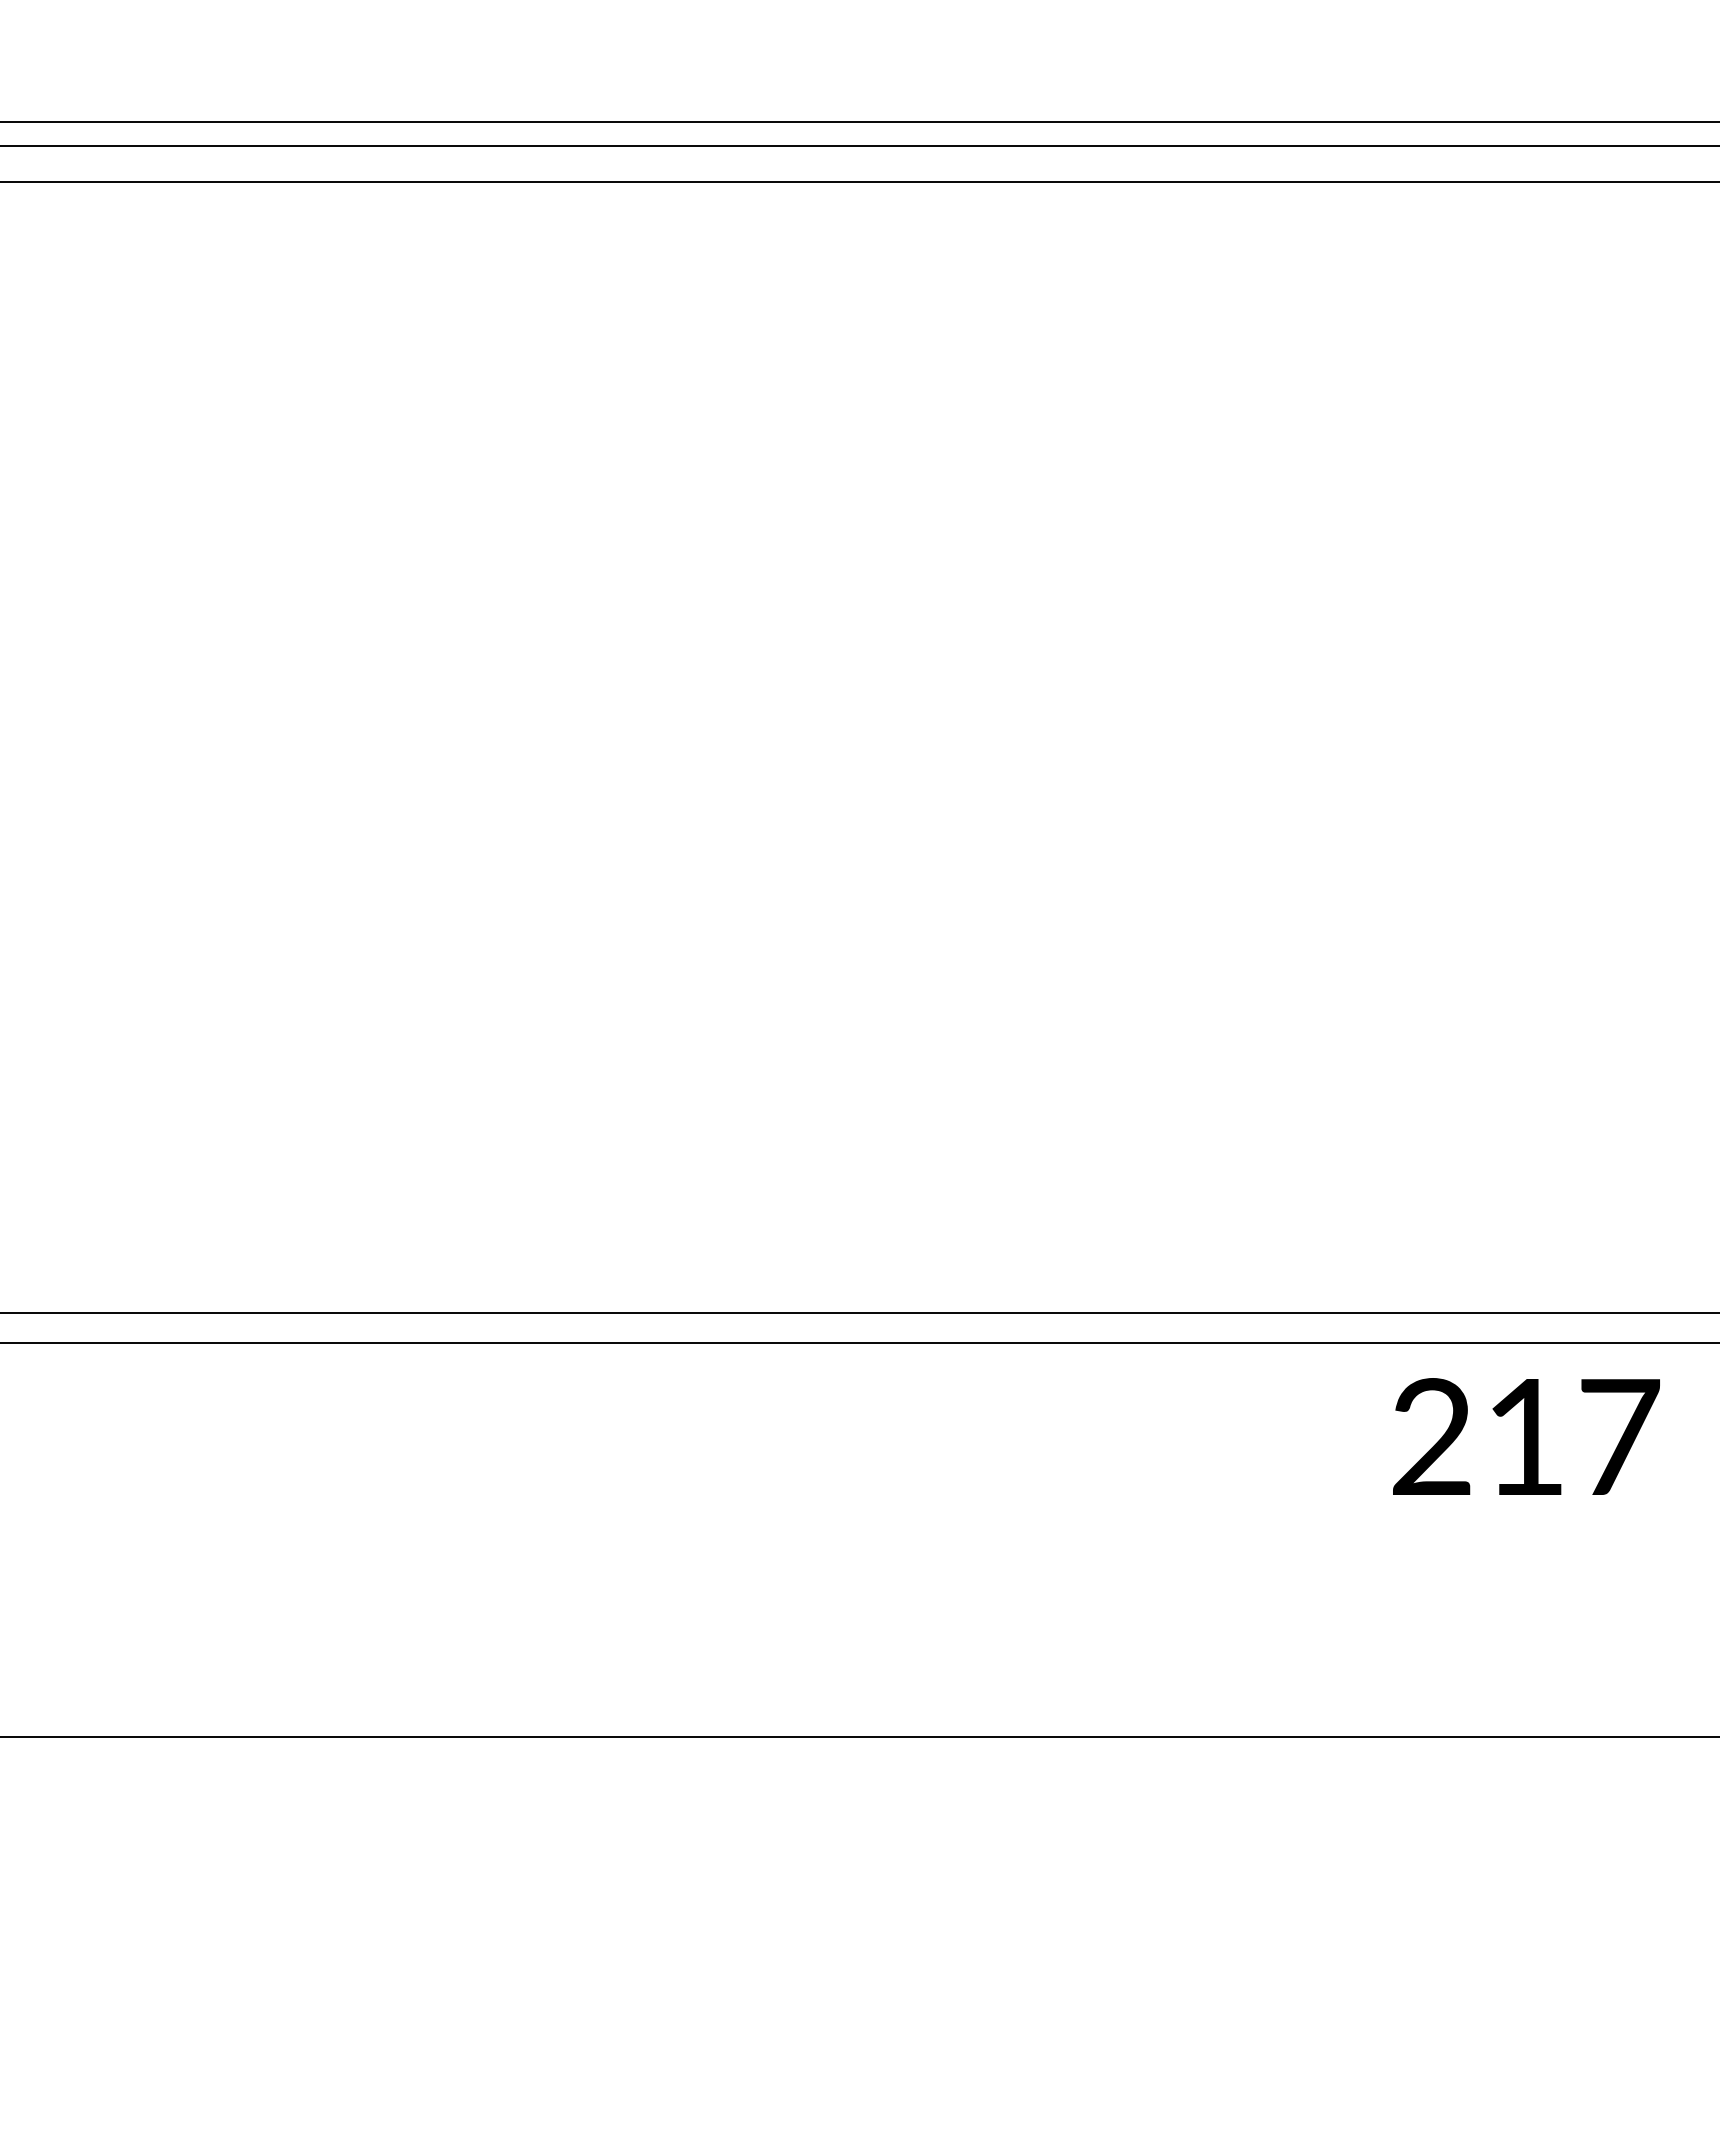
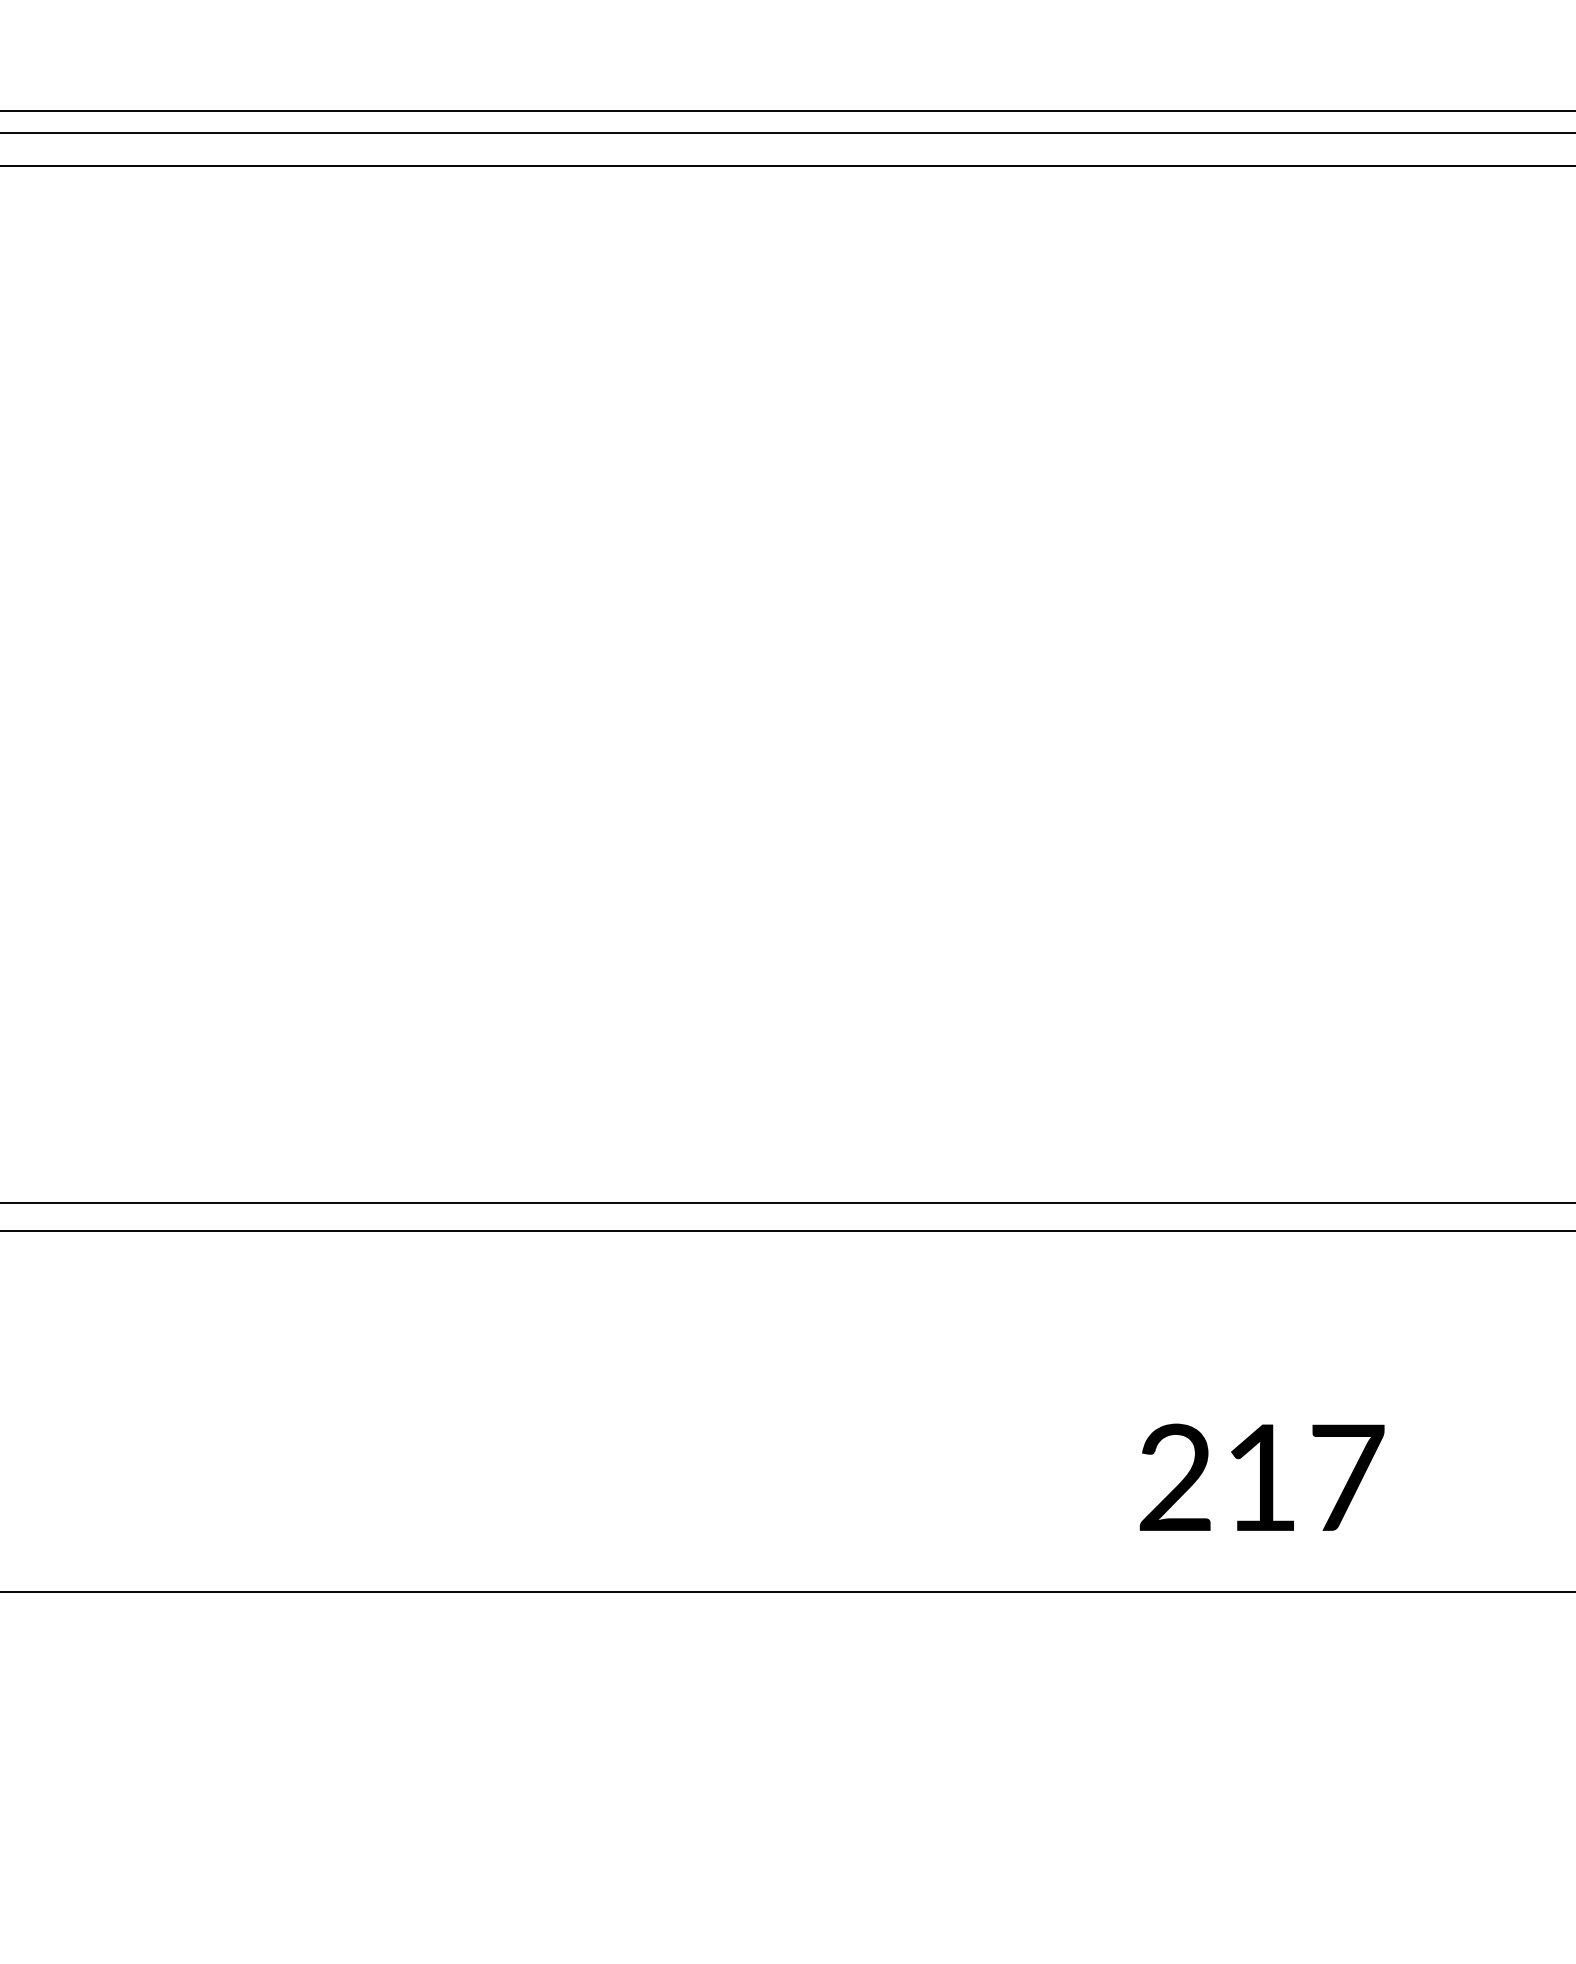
text: (1526, 1436) -> (1262, 1477), moved

